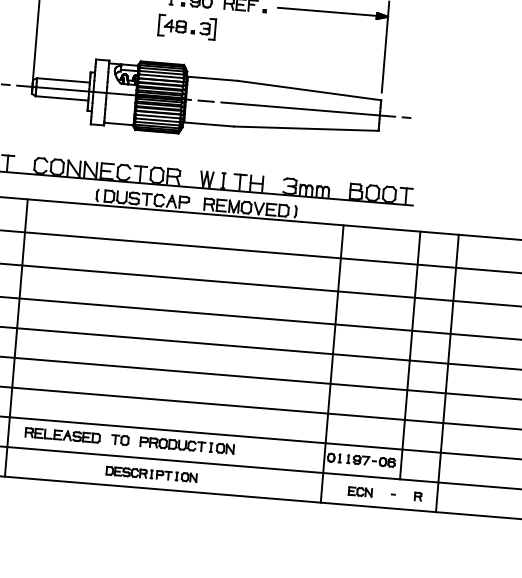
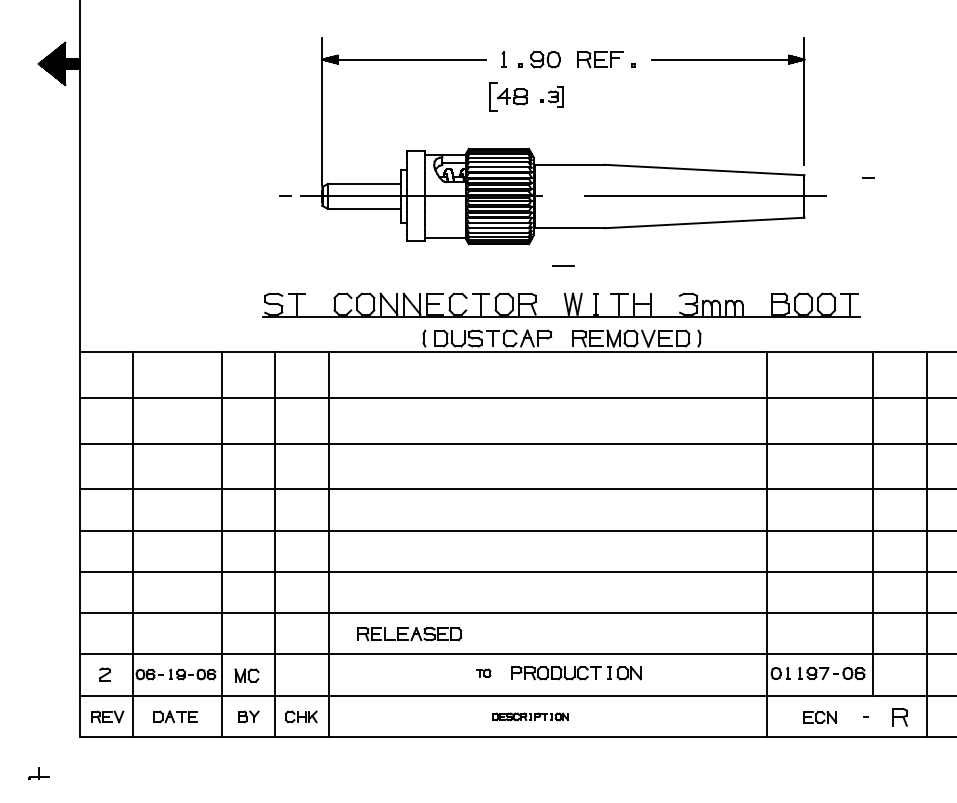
part: (203, 28) -> (551, 96), size x0.7
line: (206, 100) -> (563, 265), moved
line: (406, 117) -> (868, 177), moved
part: (62, 435) -> (409, 634), moved
part: (120, 440) -> (483, 673), size x0.6
part: (151, 474) -> (530, 716), size x0.6
part: (418, 496) -> (900, 717), size x1.6

